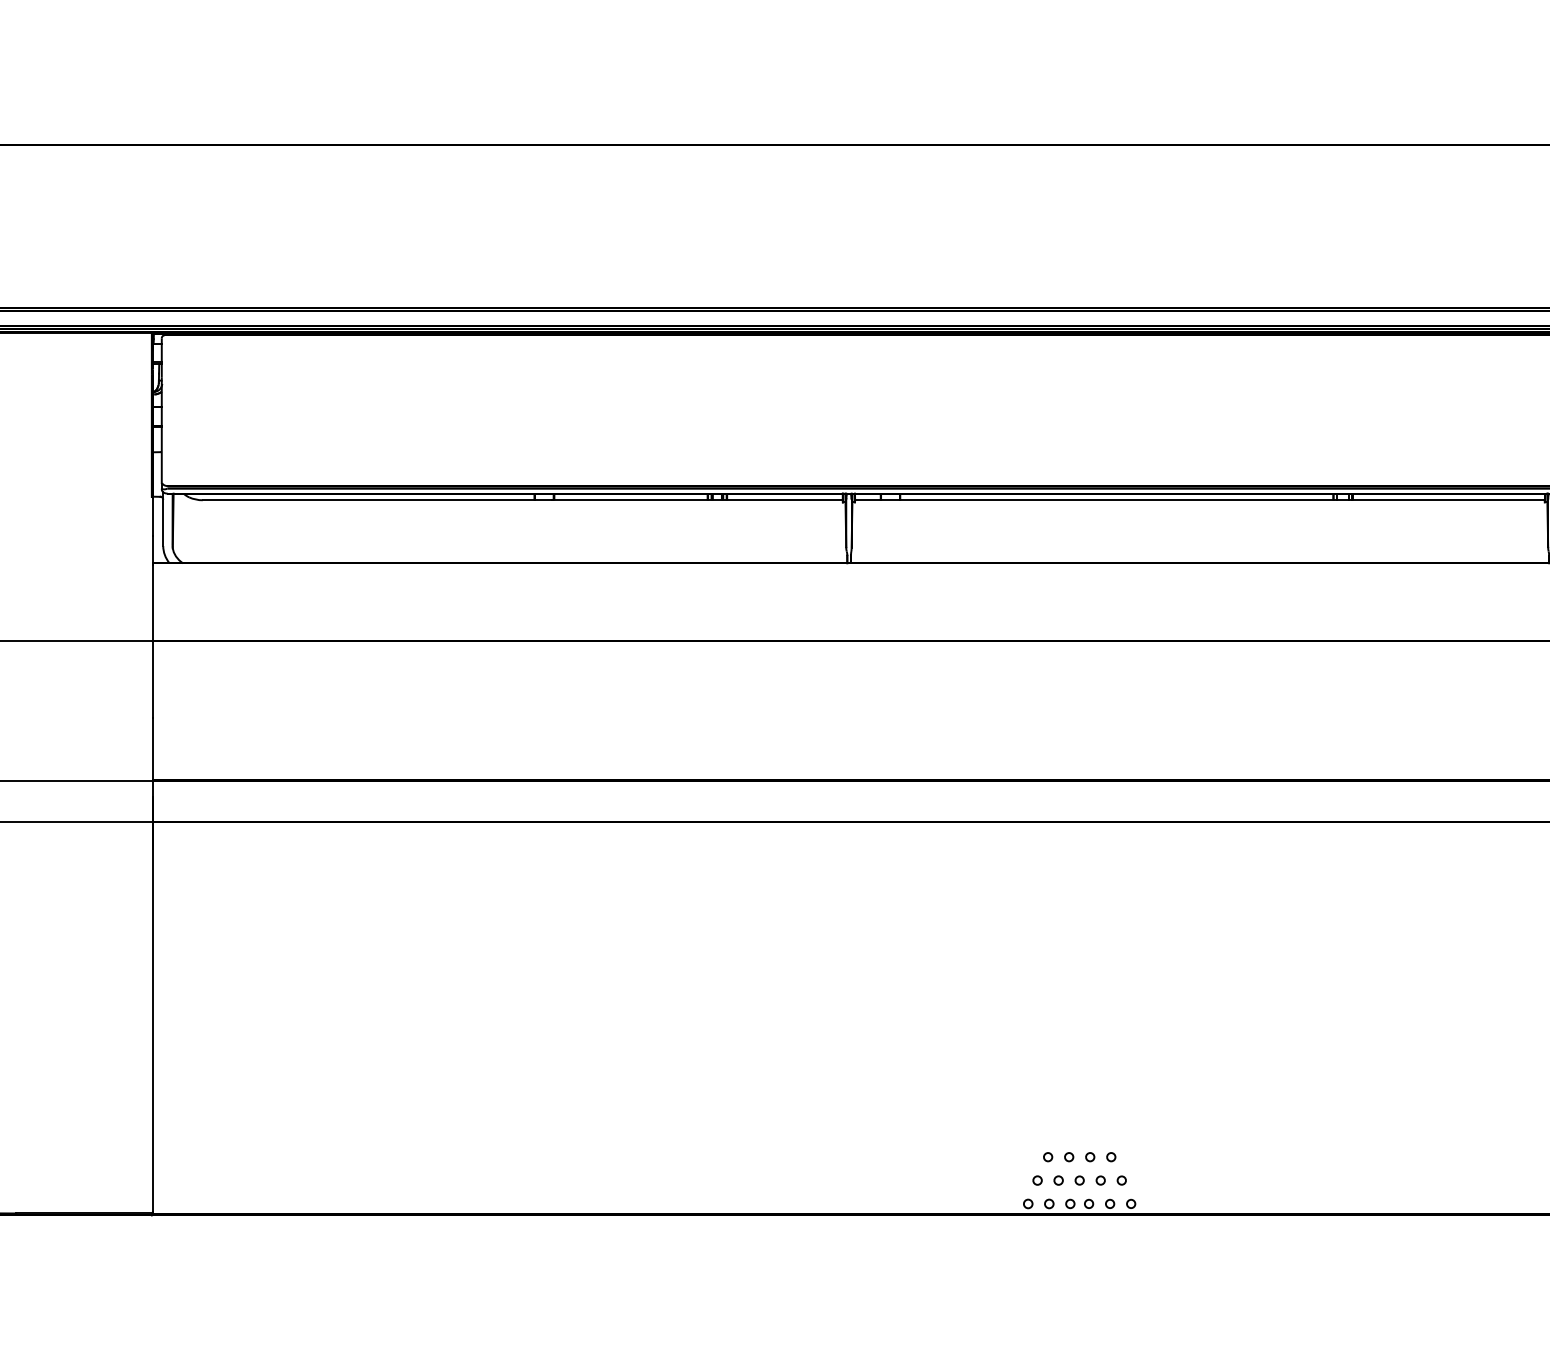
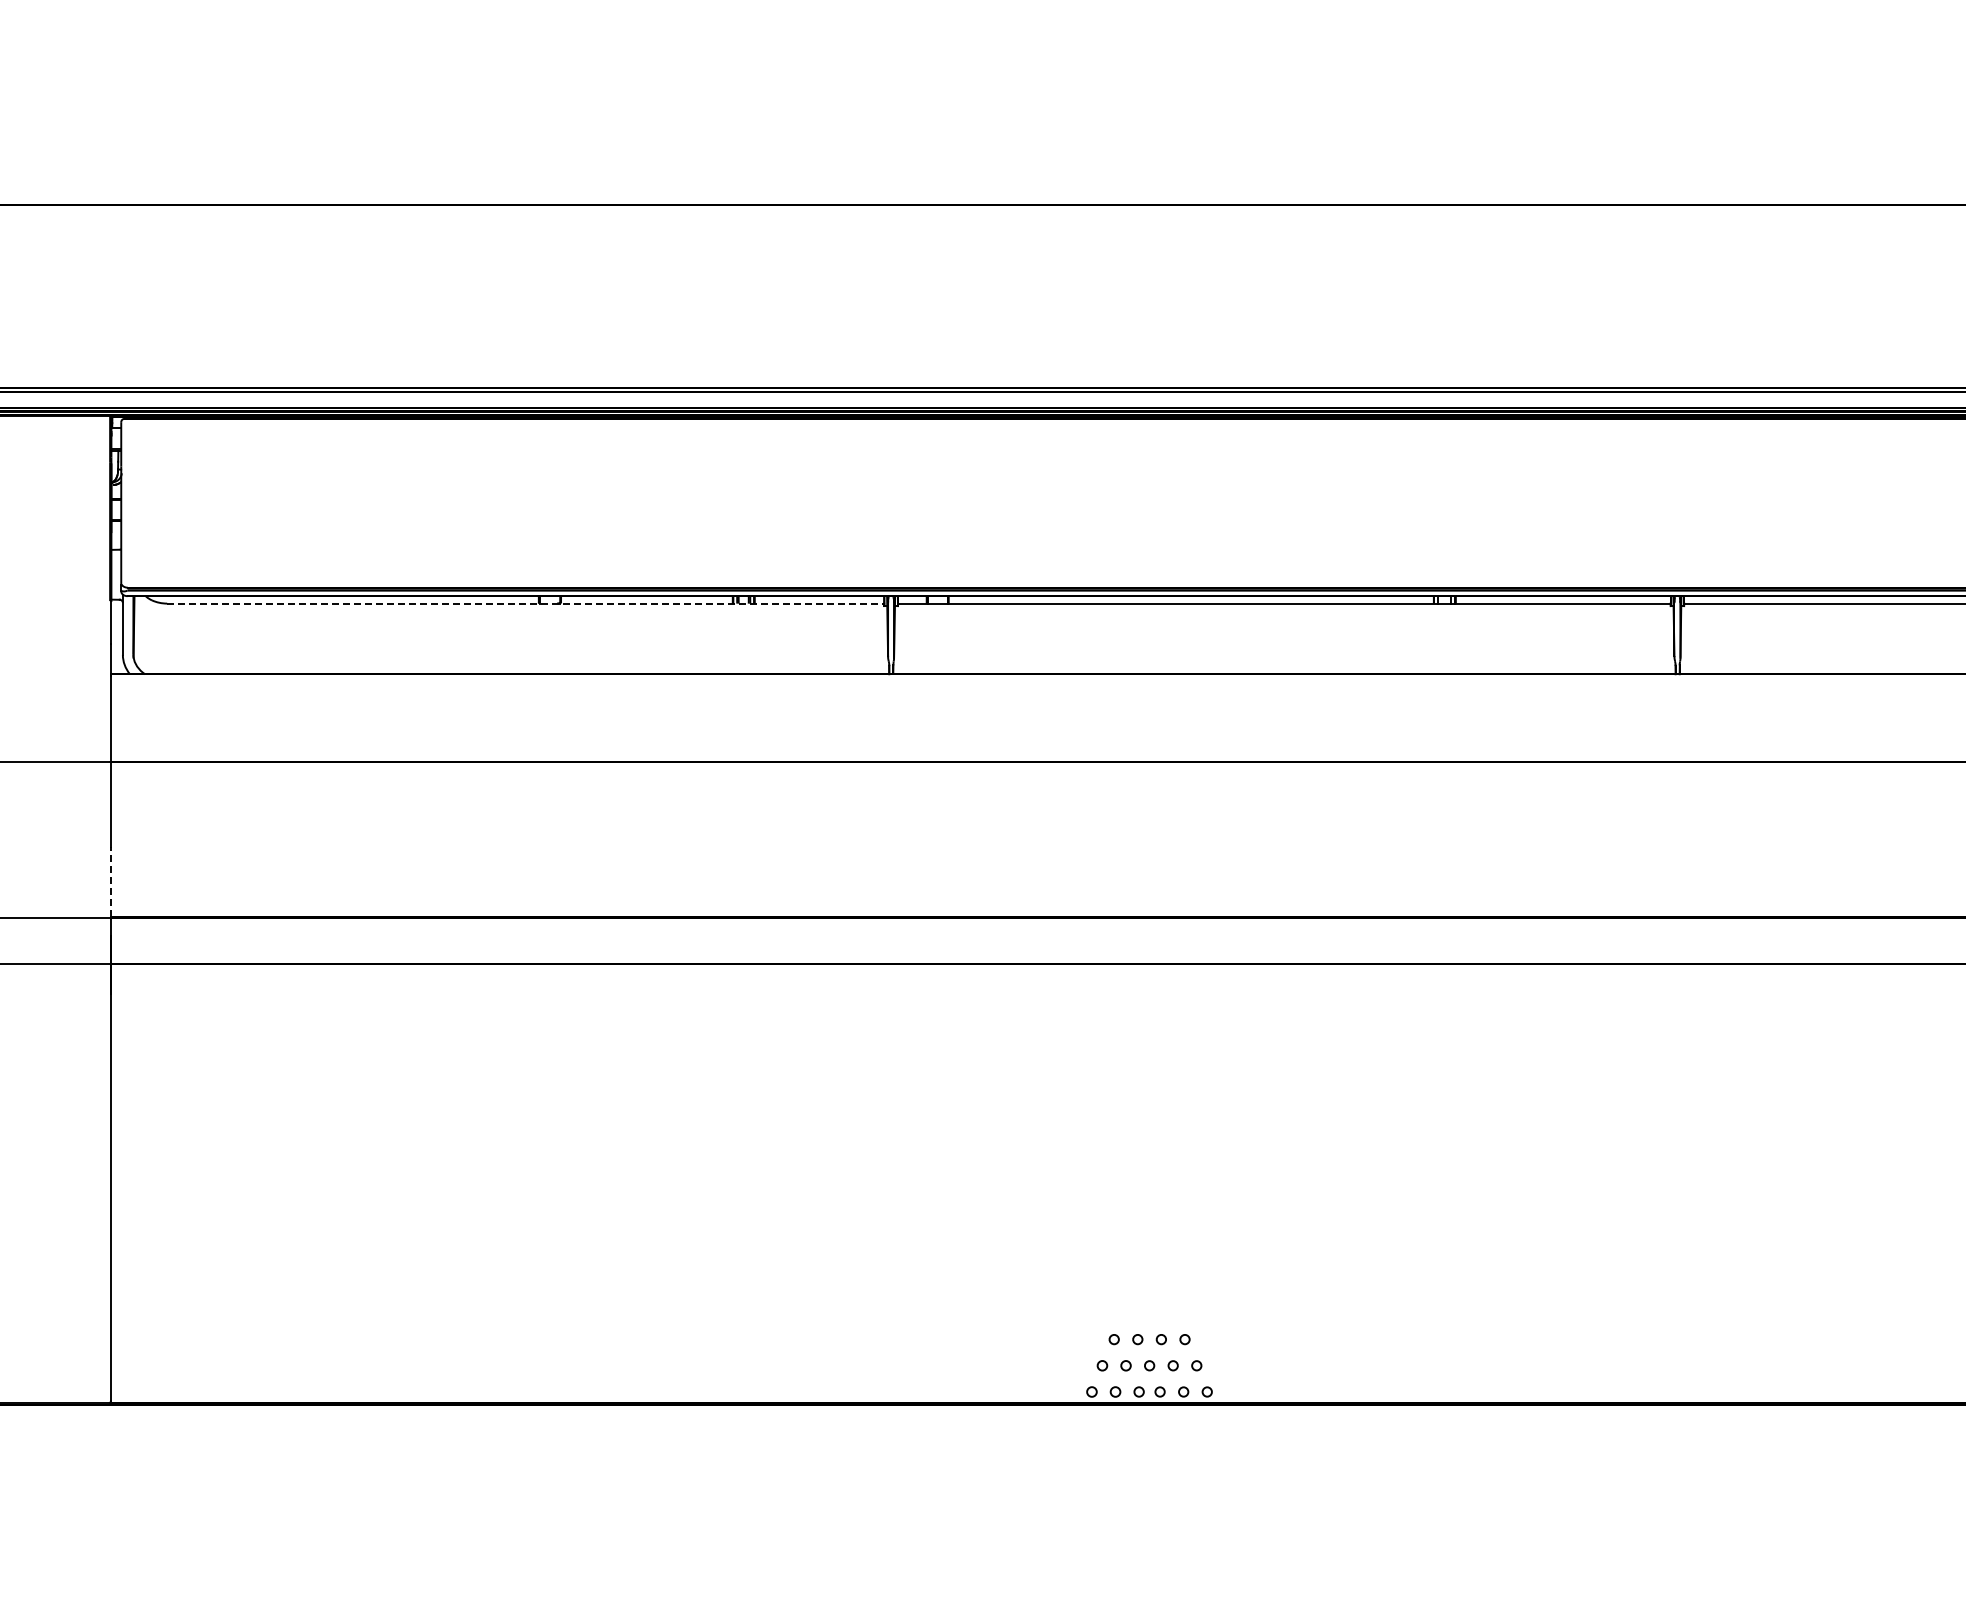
line: (522, 500) -> (525, 603), solid -> dashed
line: (153, 748) -> (111, 881), solid -> dashed

